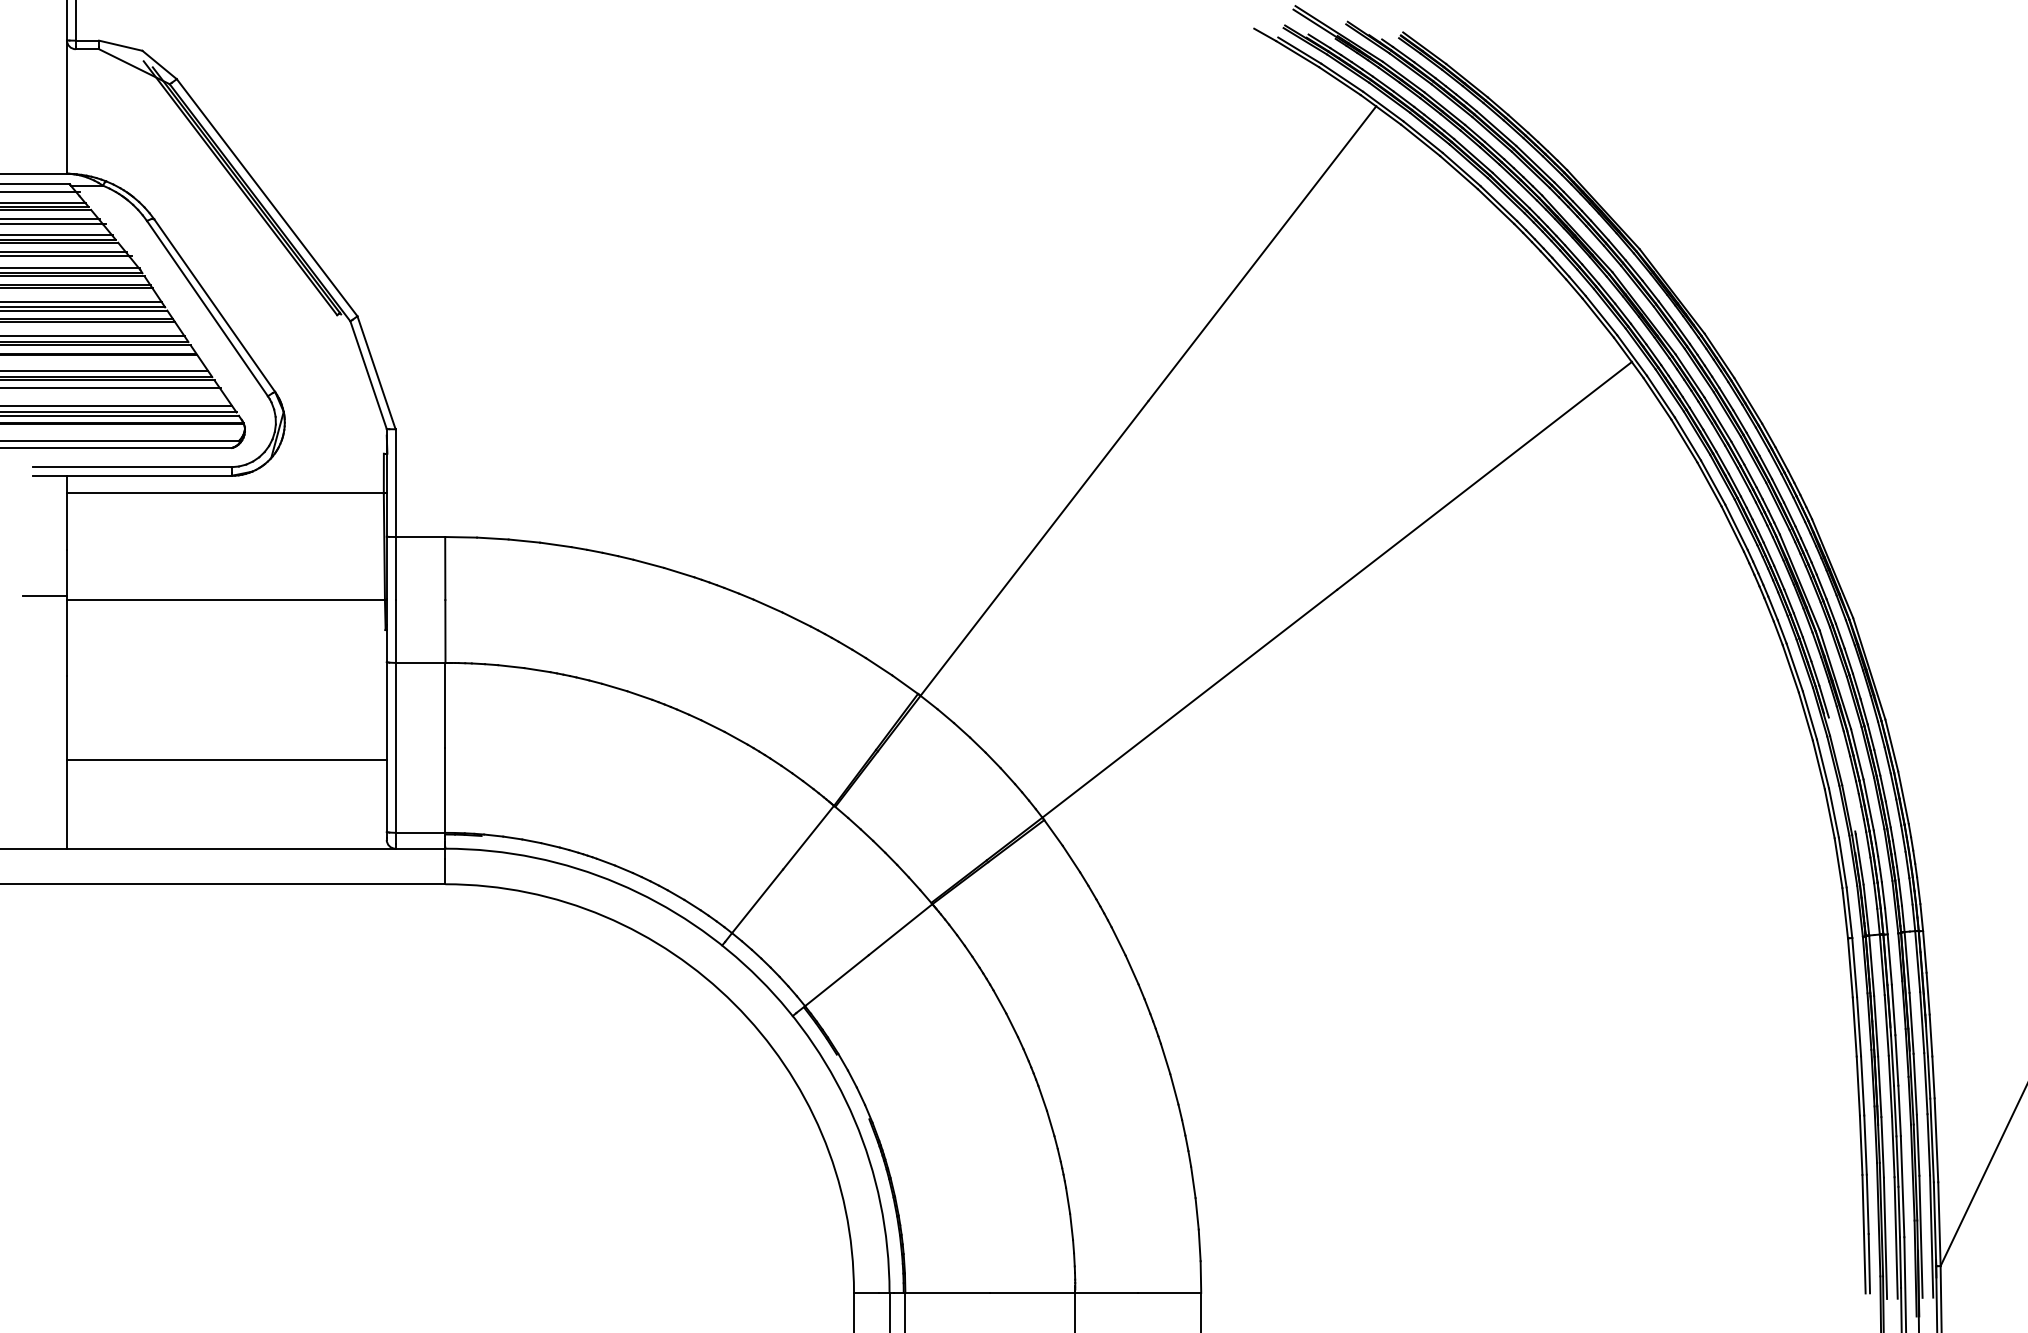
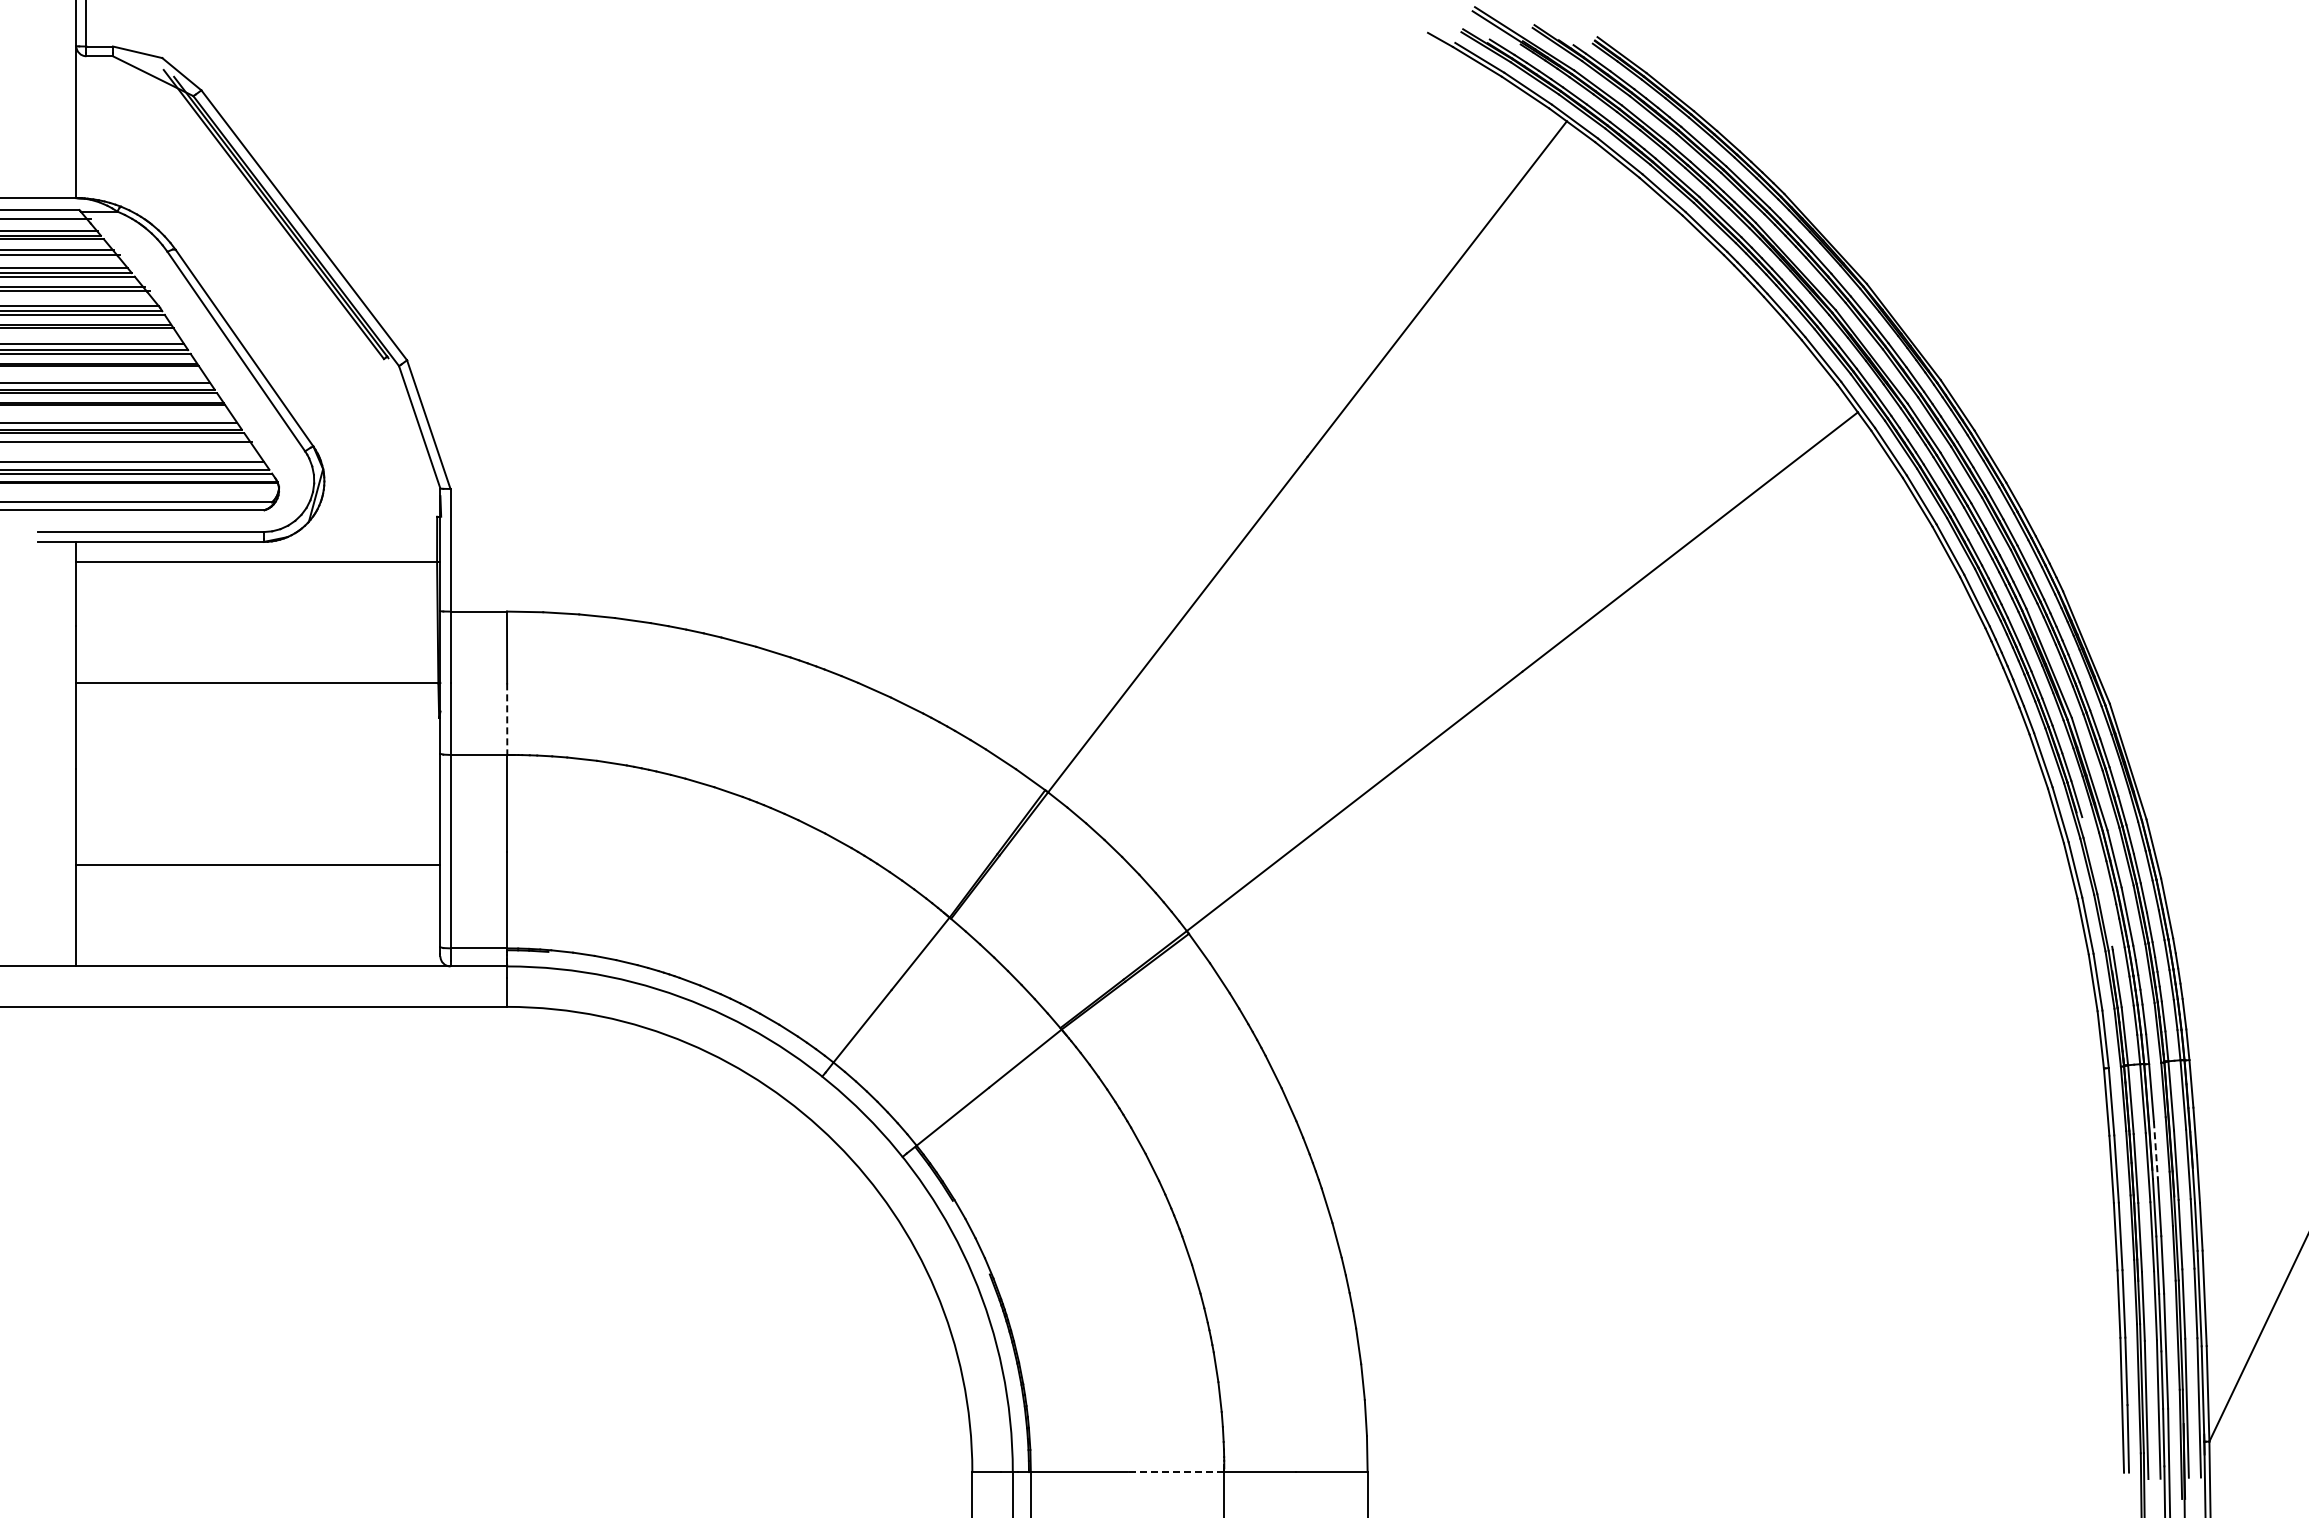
line: (44, 595) -> (50, 678), removed
line: (445, 631) -> (507, 719), solid -> dashed
line: (1893, 1010) -> (2155, 1150), solid -> dashed
line: (1032, 1293) -> (1175, 1472), solid -> dashed

